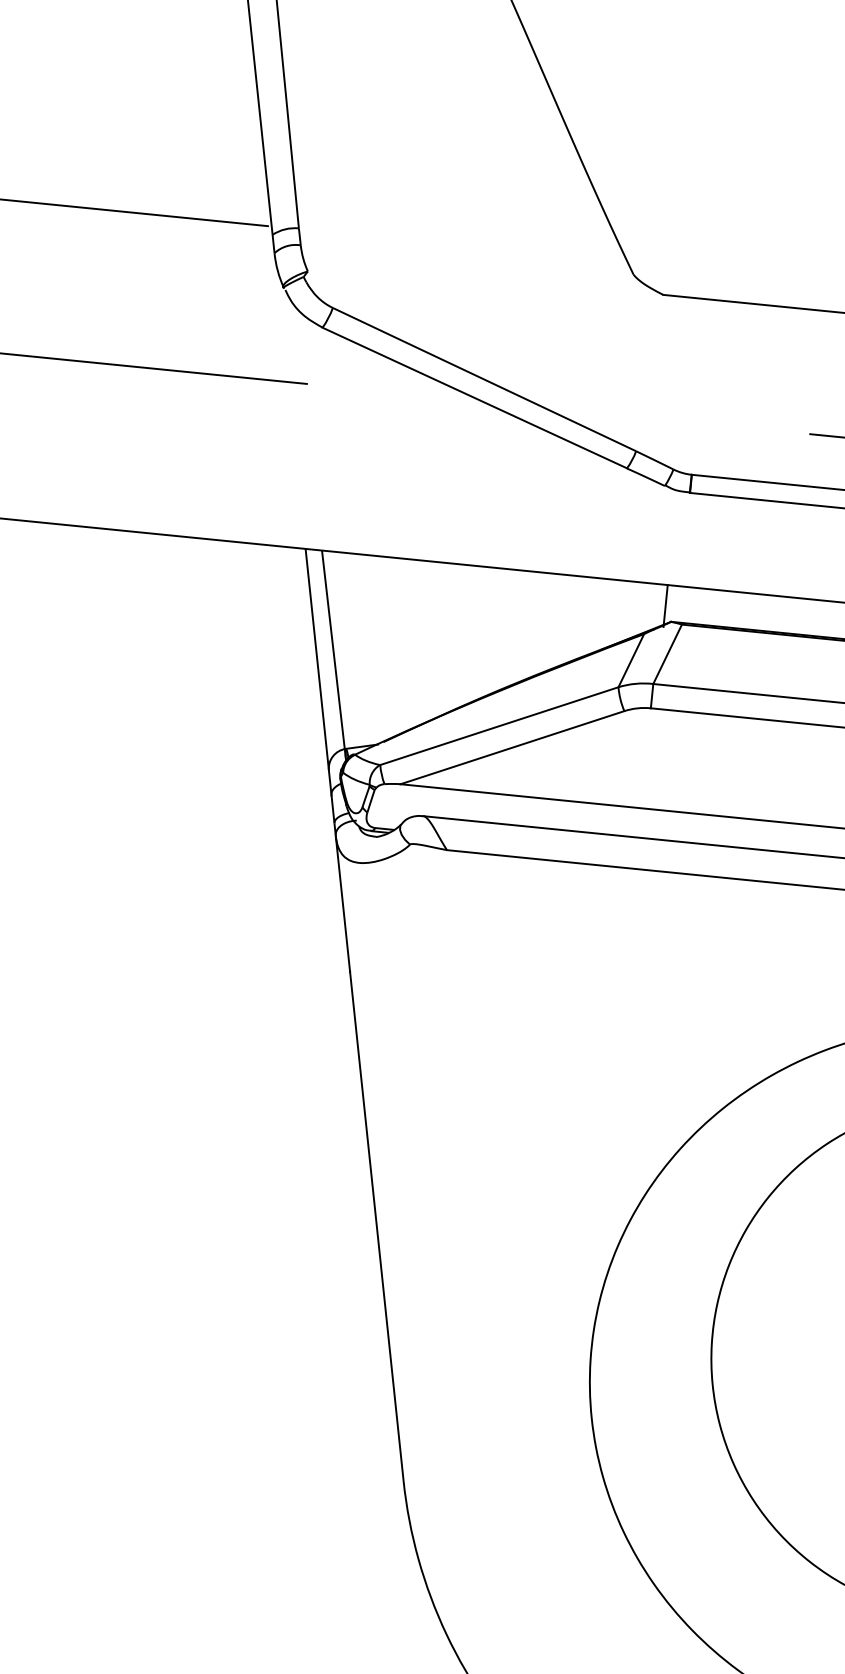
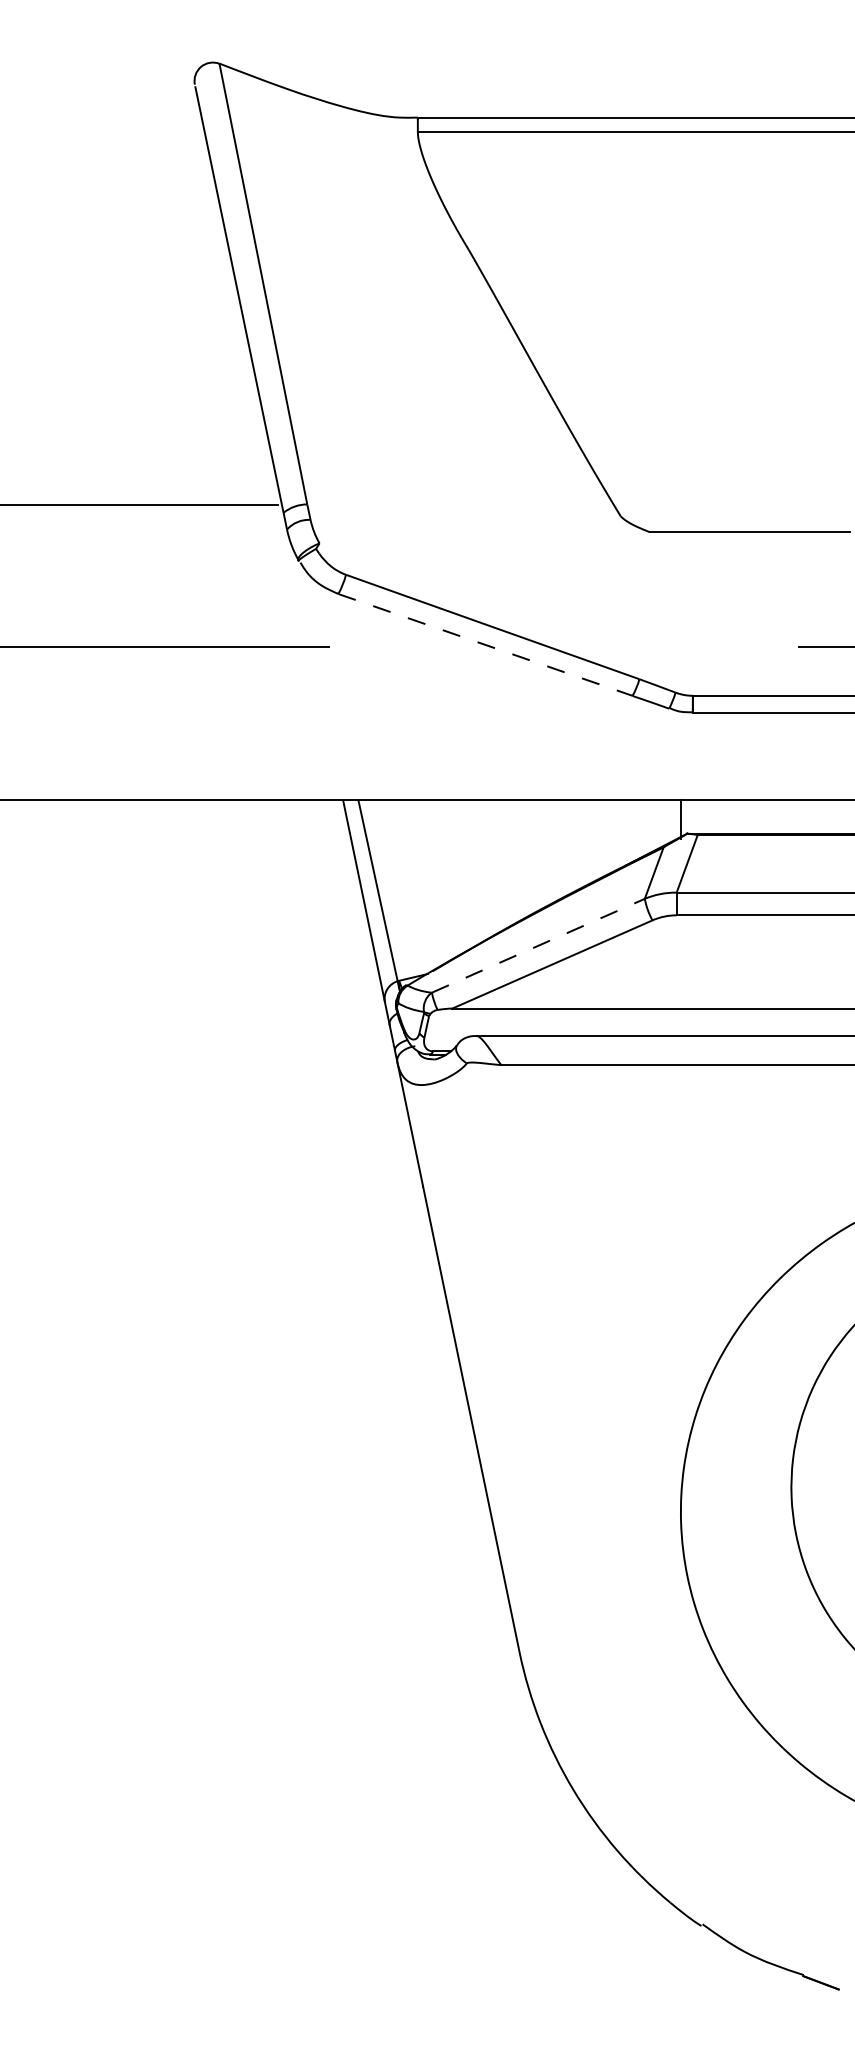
line: (474, 397) -> (485, 644), solid -> dashed
line: (499, 725) -> (538, 945), solid -> dashed

